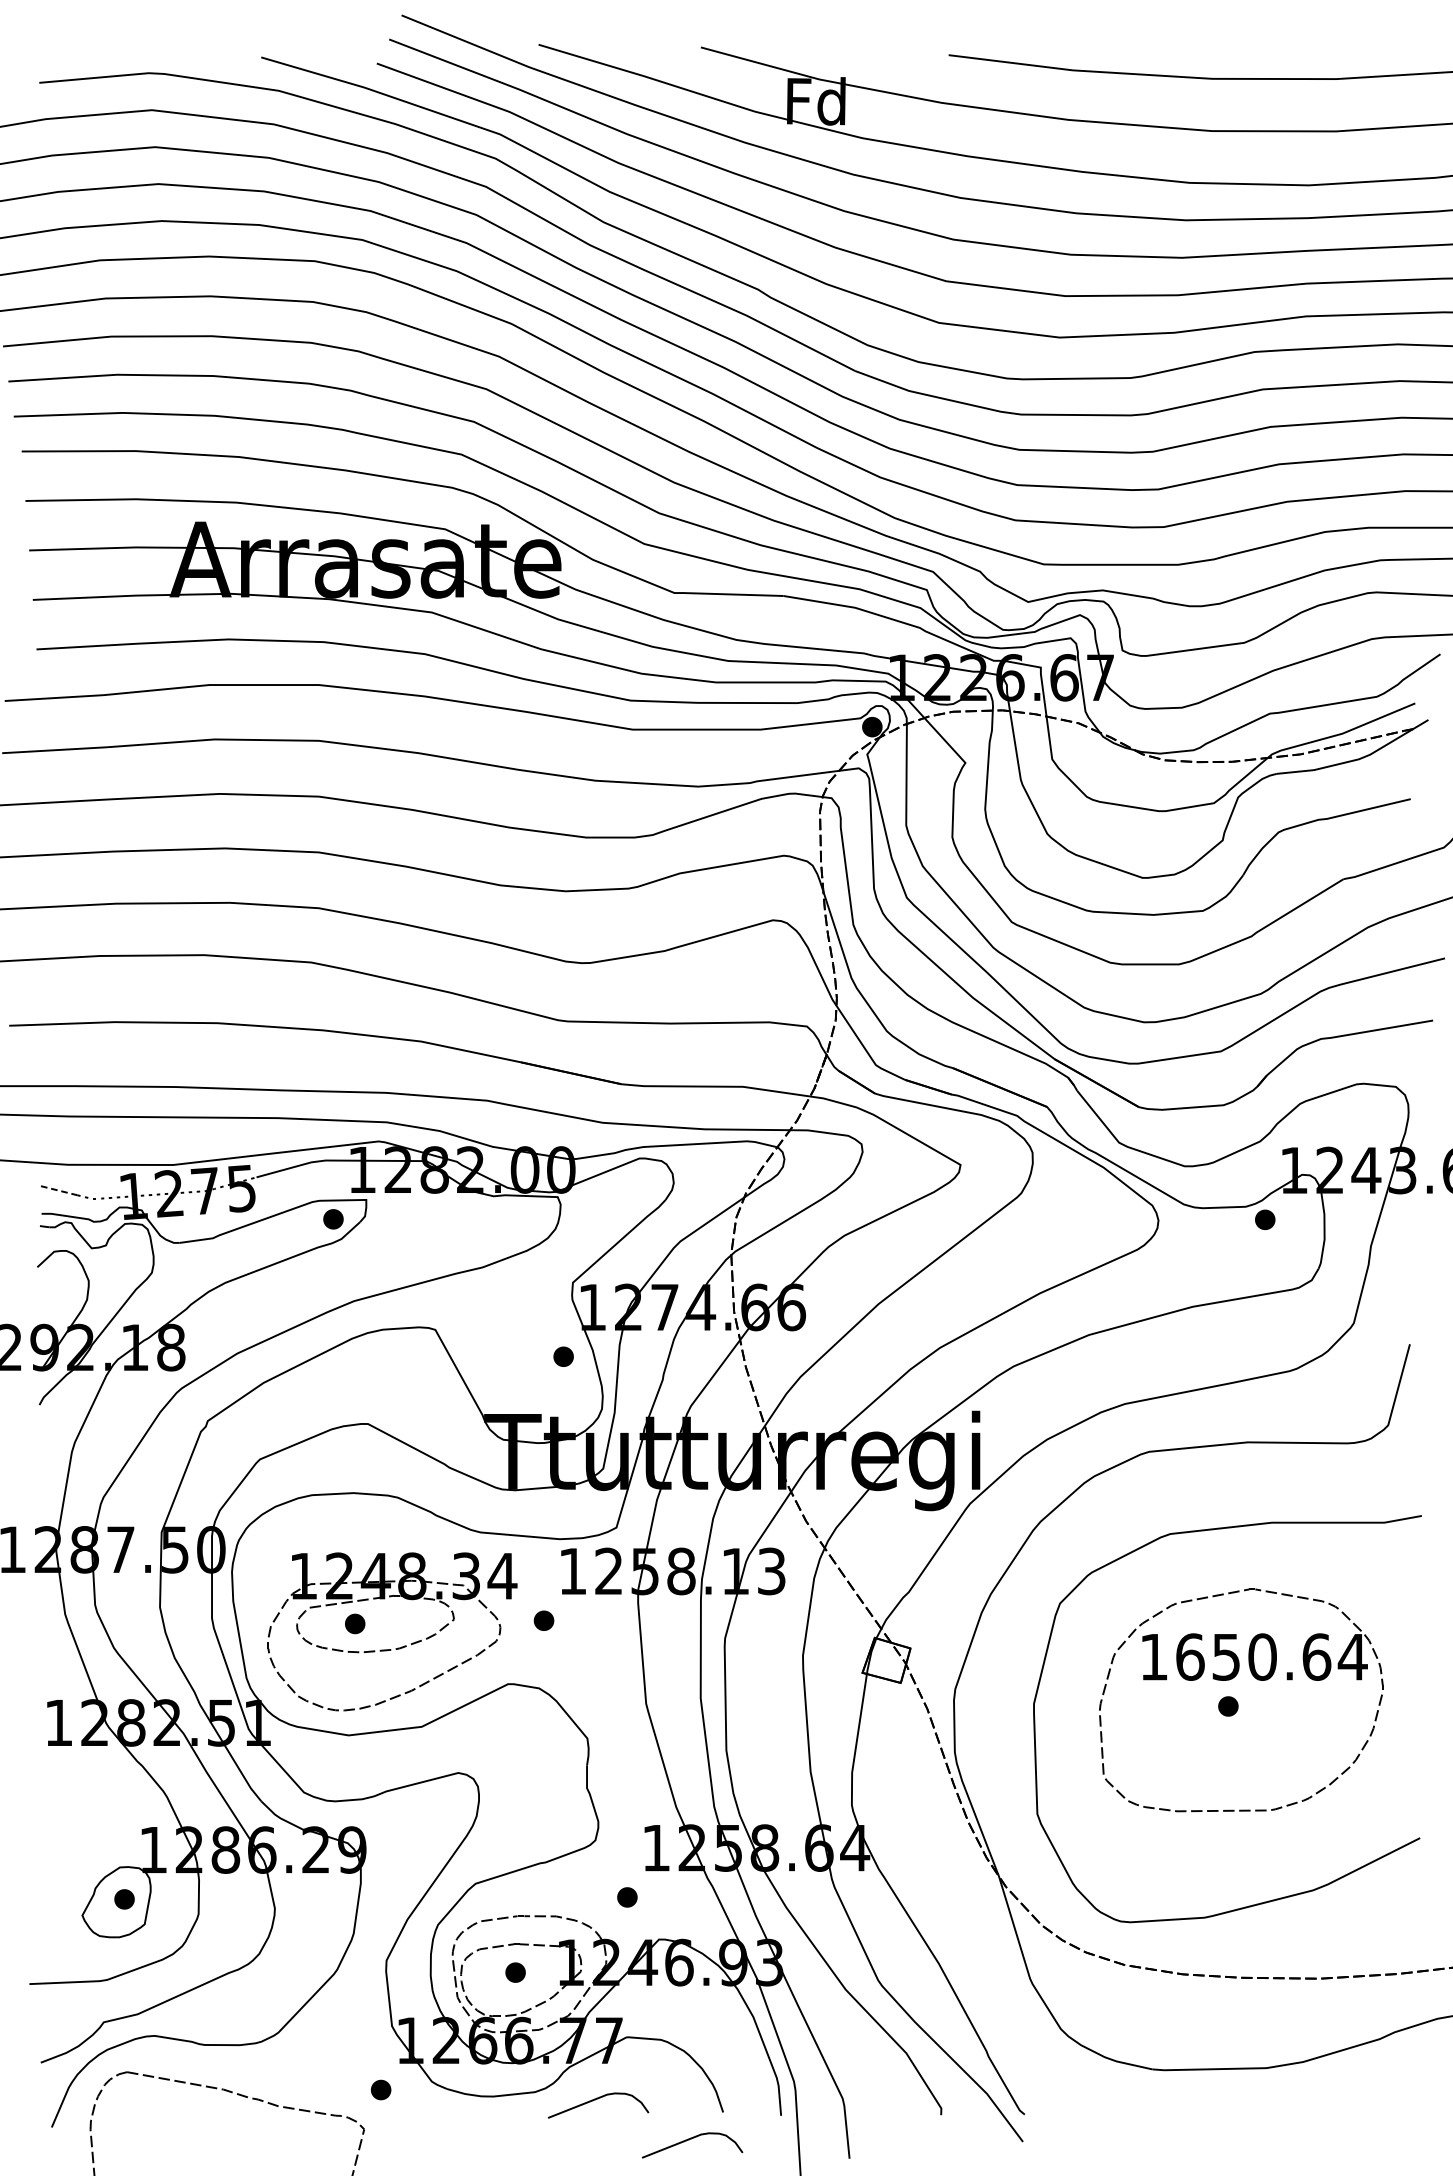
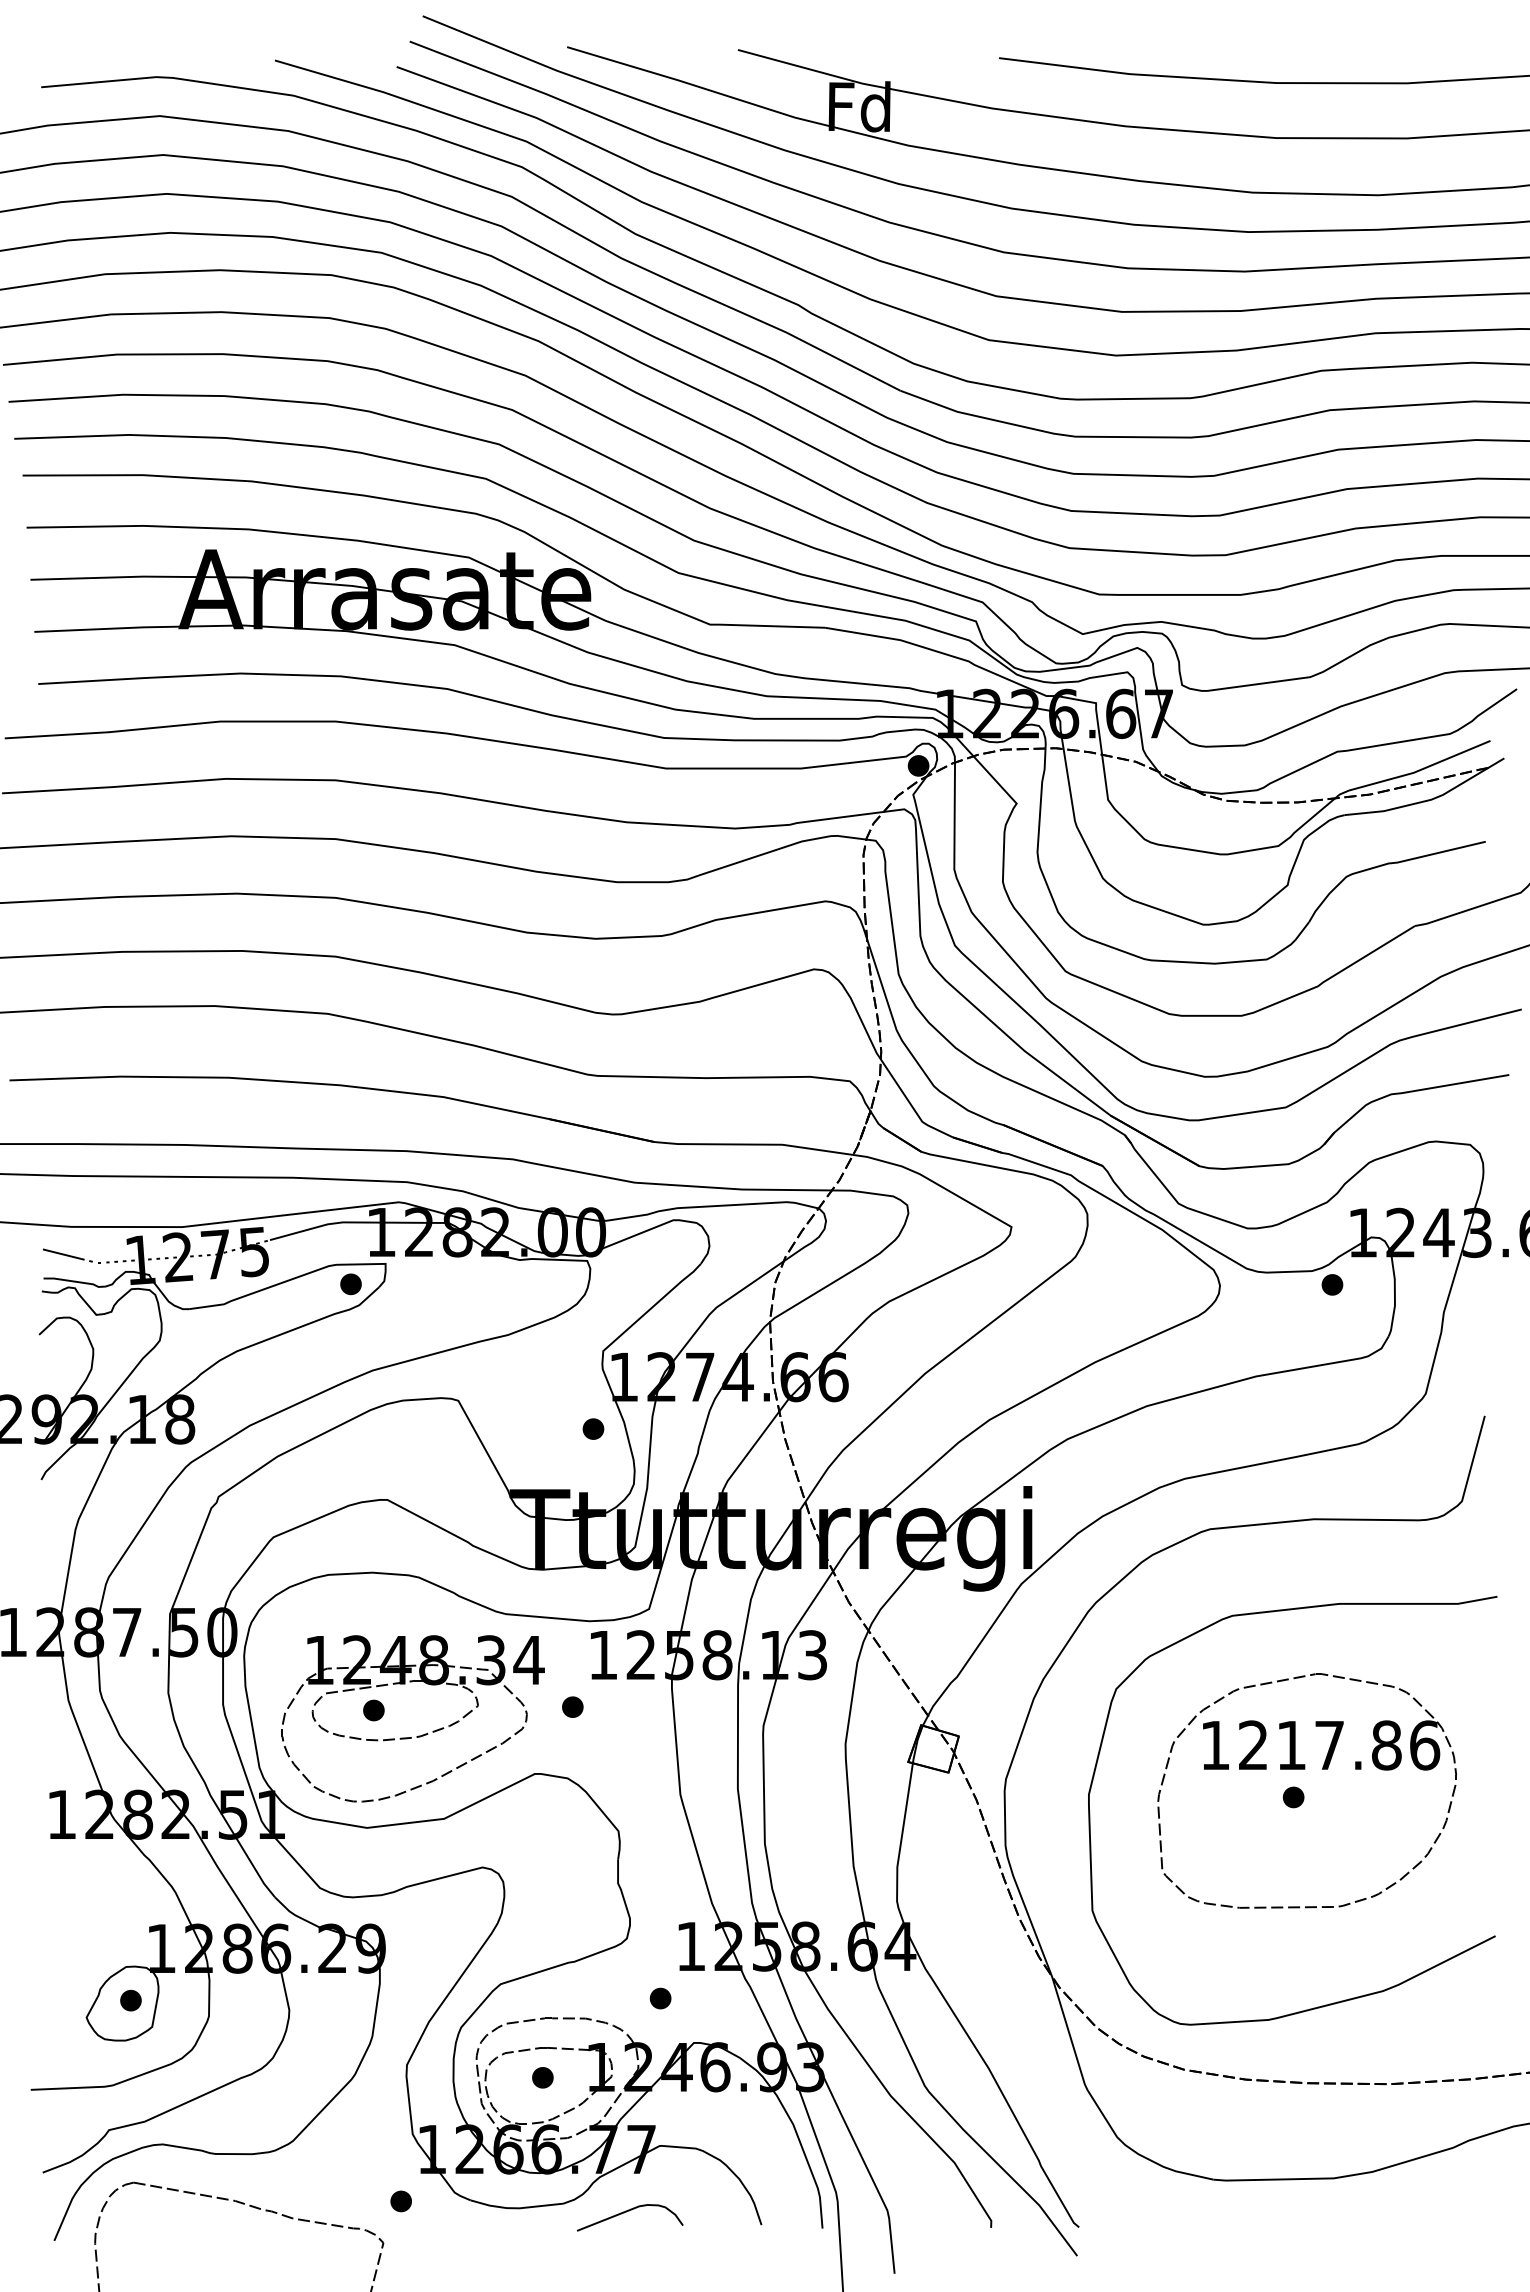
line: (59, 1191) -> (62, 1254), dashed -> solid
text: (1271, 1657) -> (1339, 1745), 1650.64 -> 1217.86
curve: (691, 2139) -> (728, 2253), removed

